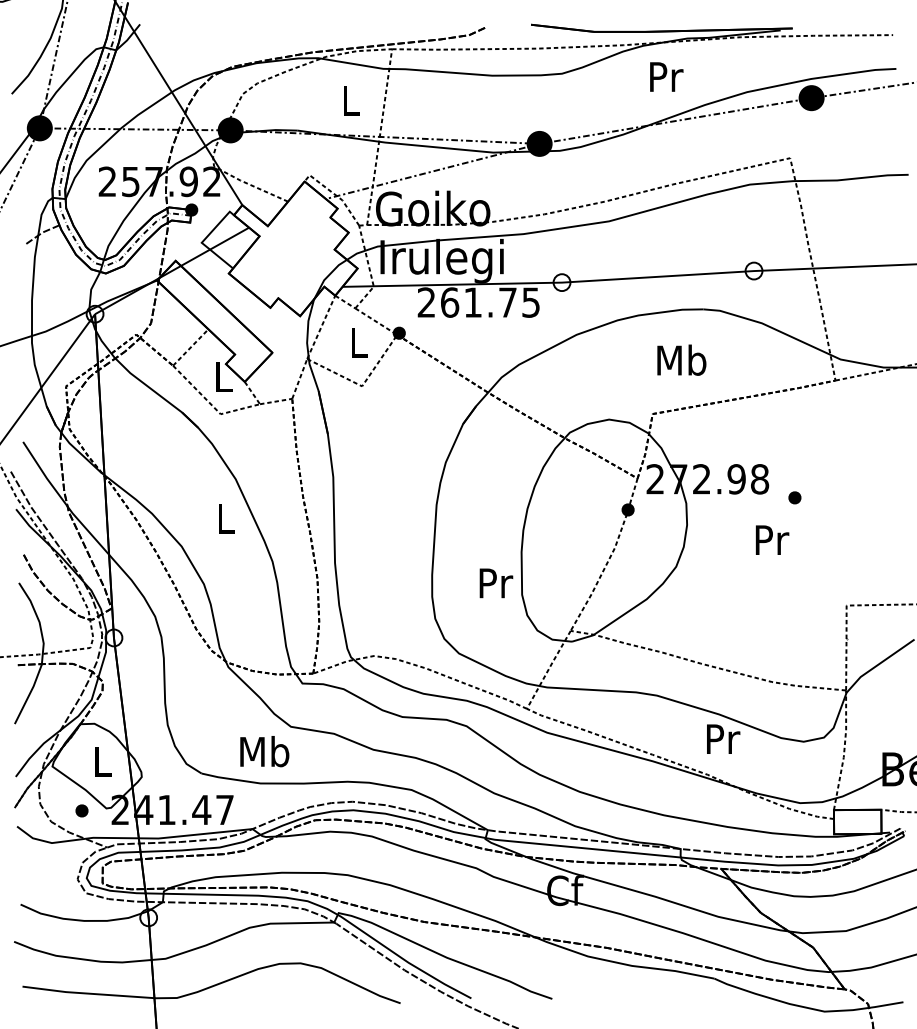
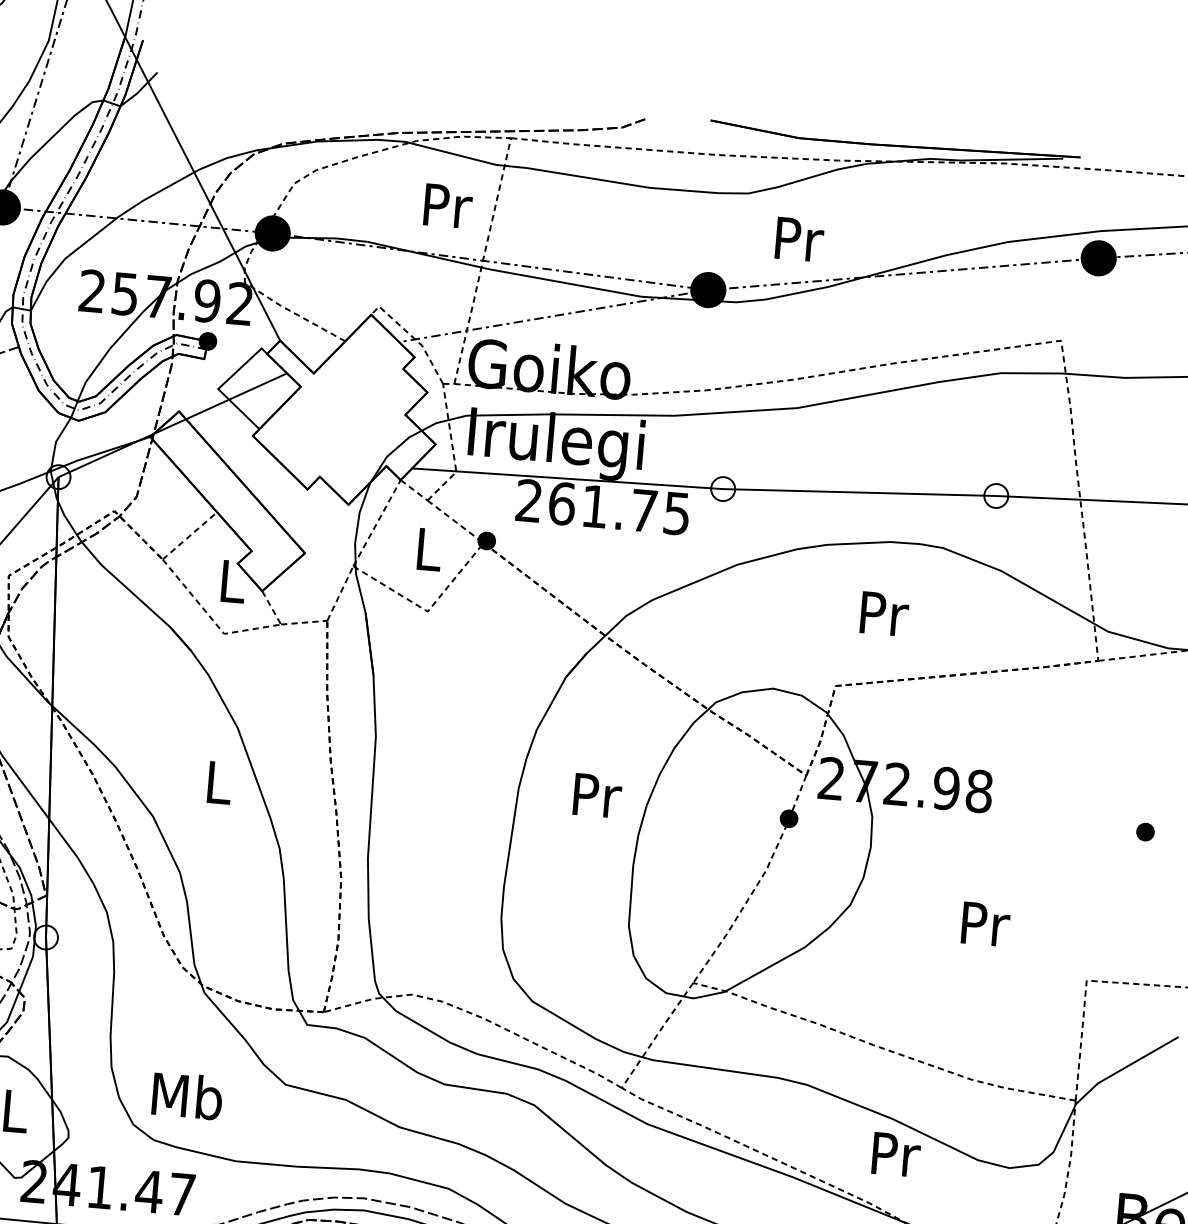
text: (666, 76) -> (799, 238), moved
text: (351, 100) -> (447, 205), L -> Pr
text: (681, 359) -> (882, 612), Mb -> Pr
part: (794, 497) -> (1144, 831), moved
text: (772, 539) -> (985, 923), moved
text: (496, 583) -> (597, 796), moved
text: (264, 751) -> (187, 1095), moved

